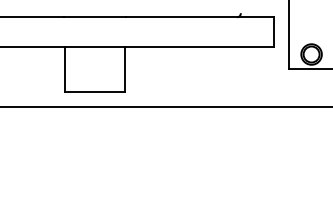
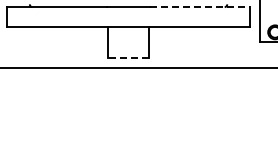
line: (201, 17) -> (200, 7), solid -> dashed
line: (95, 91) -> (128, 57), solid -> dashed

